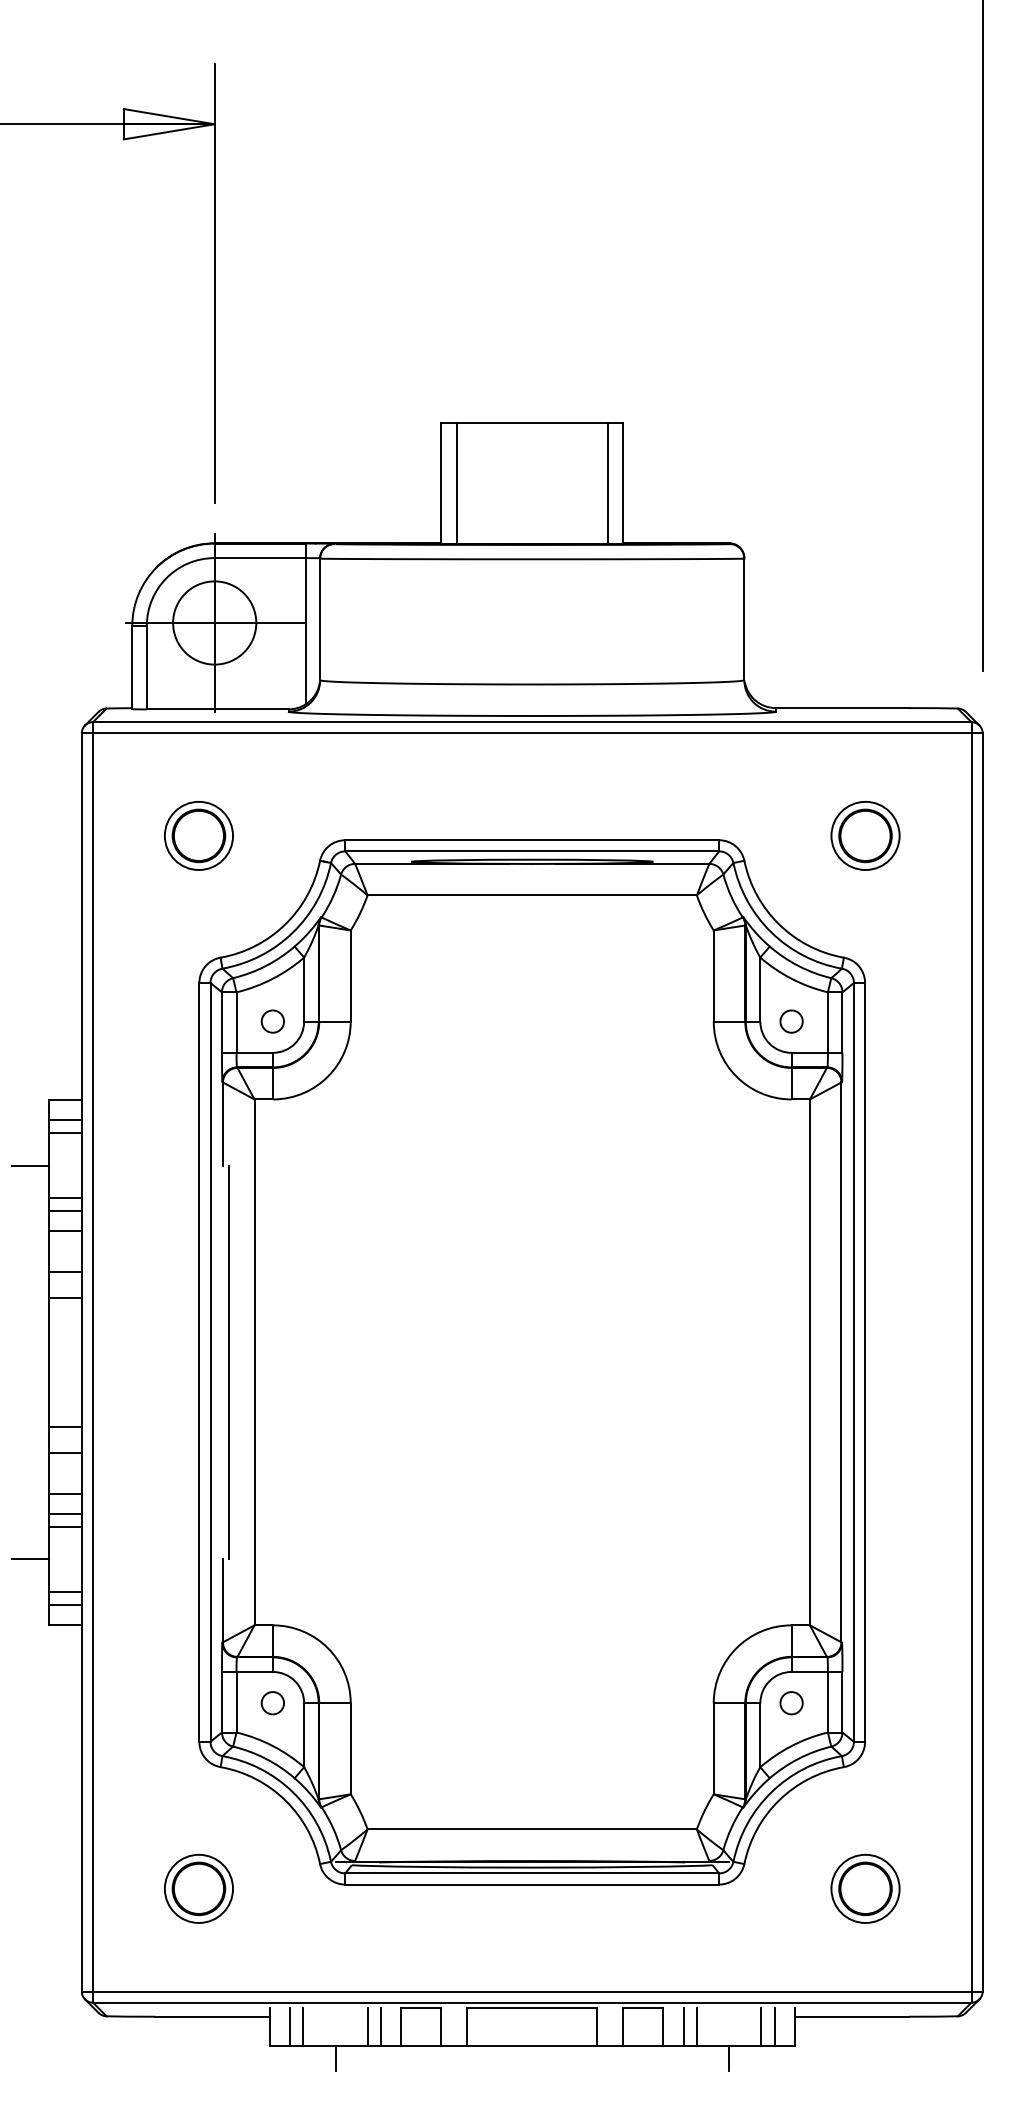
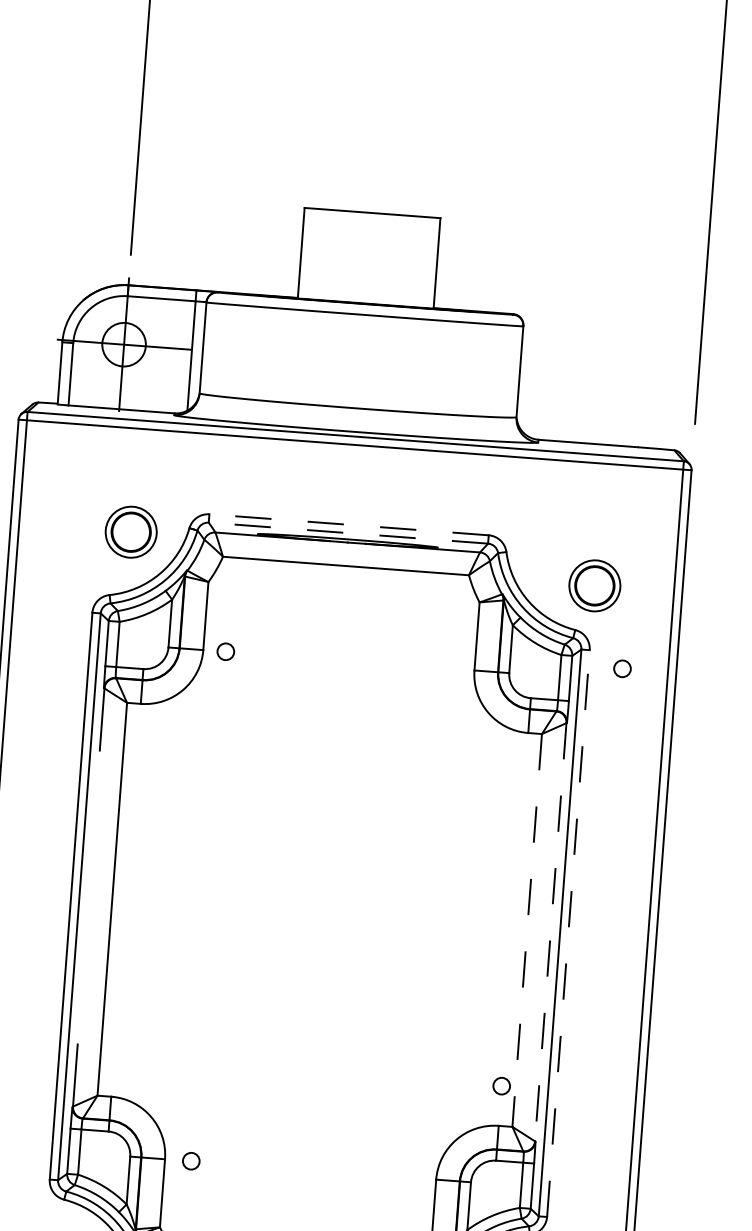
line: (456, 483) -> (312, 254), removed
line: (607, 483) -> (425, 262), removed
circle: (214, 622) -> (123, 344), size x0.7
part: (198, 835) -> (130, 531), moved
part: (865, 835) -> (594, 585), moved
line: (532, 840) -> (349, 525), solid -> dashed
line: (532, 851) -> (348, 533), solid -> dashed
circle: (272, 1021) -> (225, 651), moved
circle: (791, 1021) -> (622, 668), moved
line: (865, 1361) -> (568, 932), solid -> dashed
line: (229, 1362) -> (93, 897), removed
line: (809, 1362) -> (526, 930), solid -> dashed
line: (841, 1362) -> (550, 932), solid -> dashed
circle: (272, 1703) -> (190, 1161), moved
circle: (791, 1703) -> (501, 1086), moved

